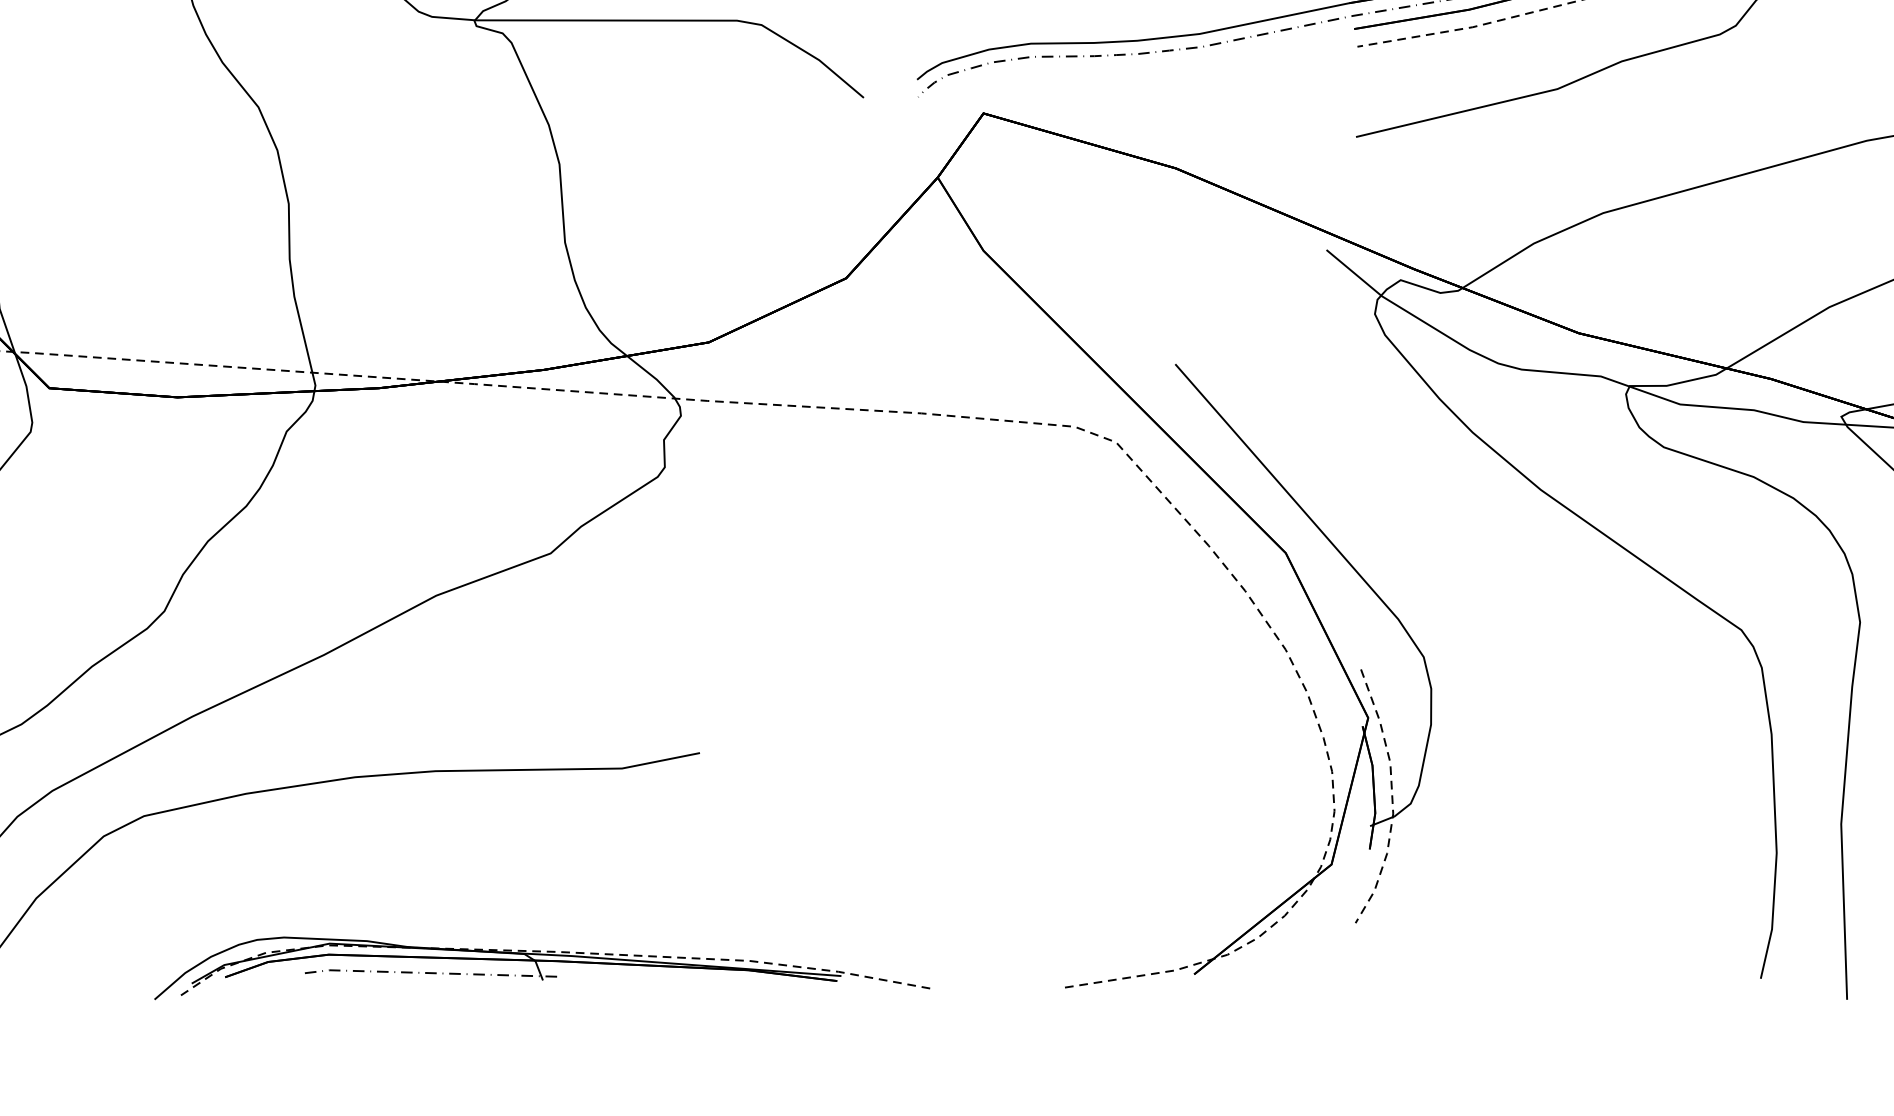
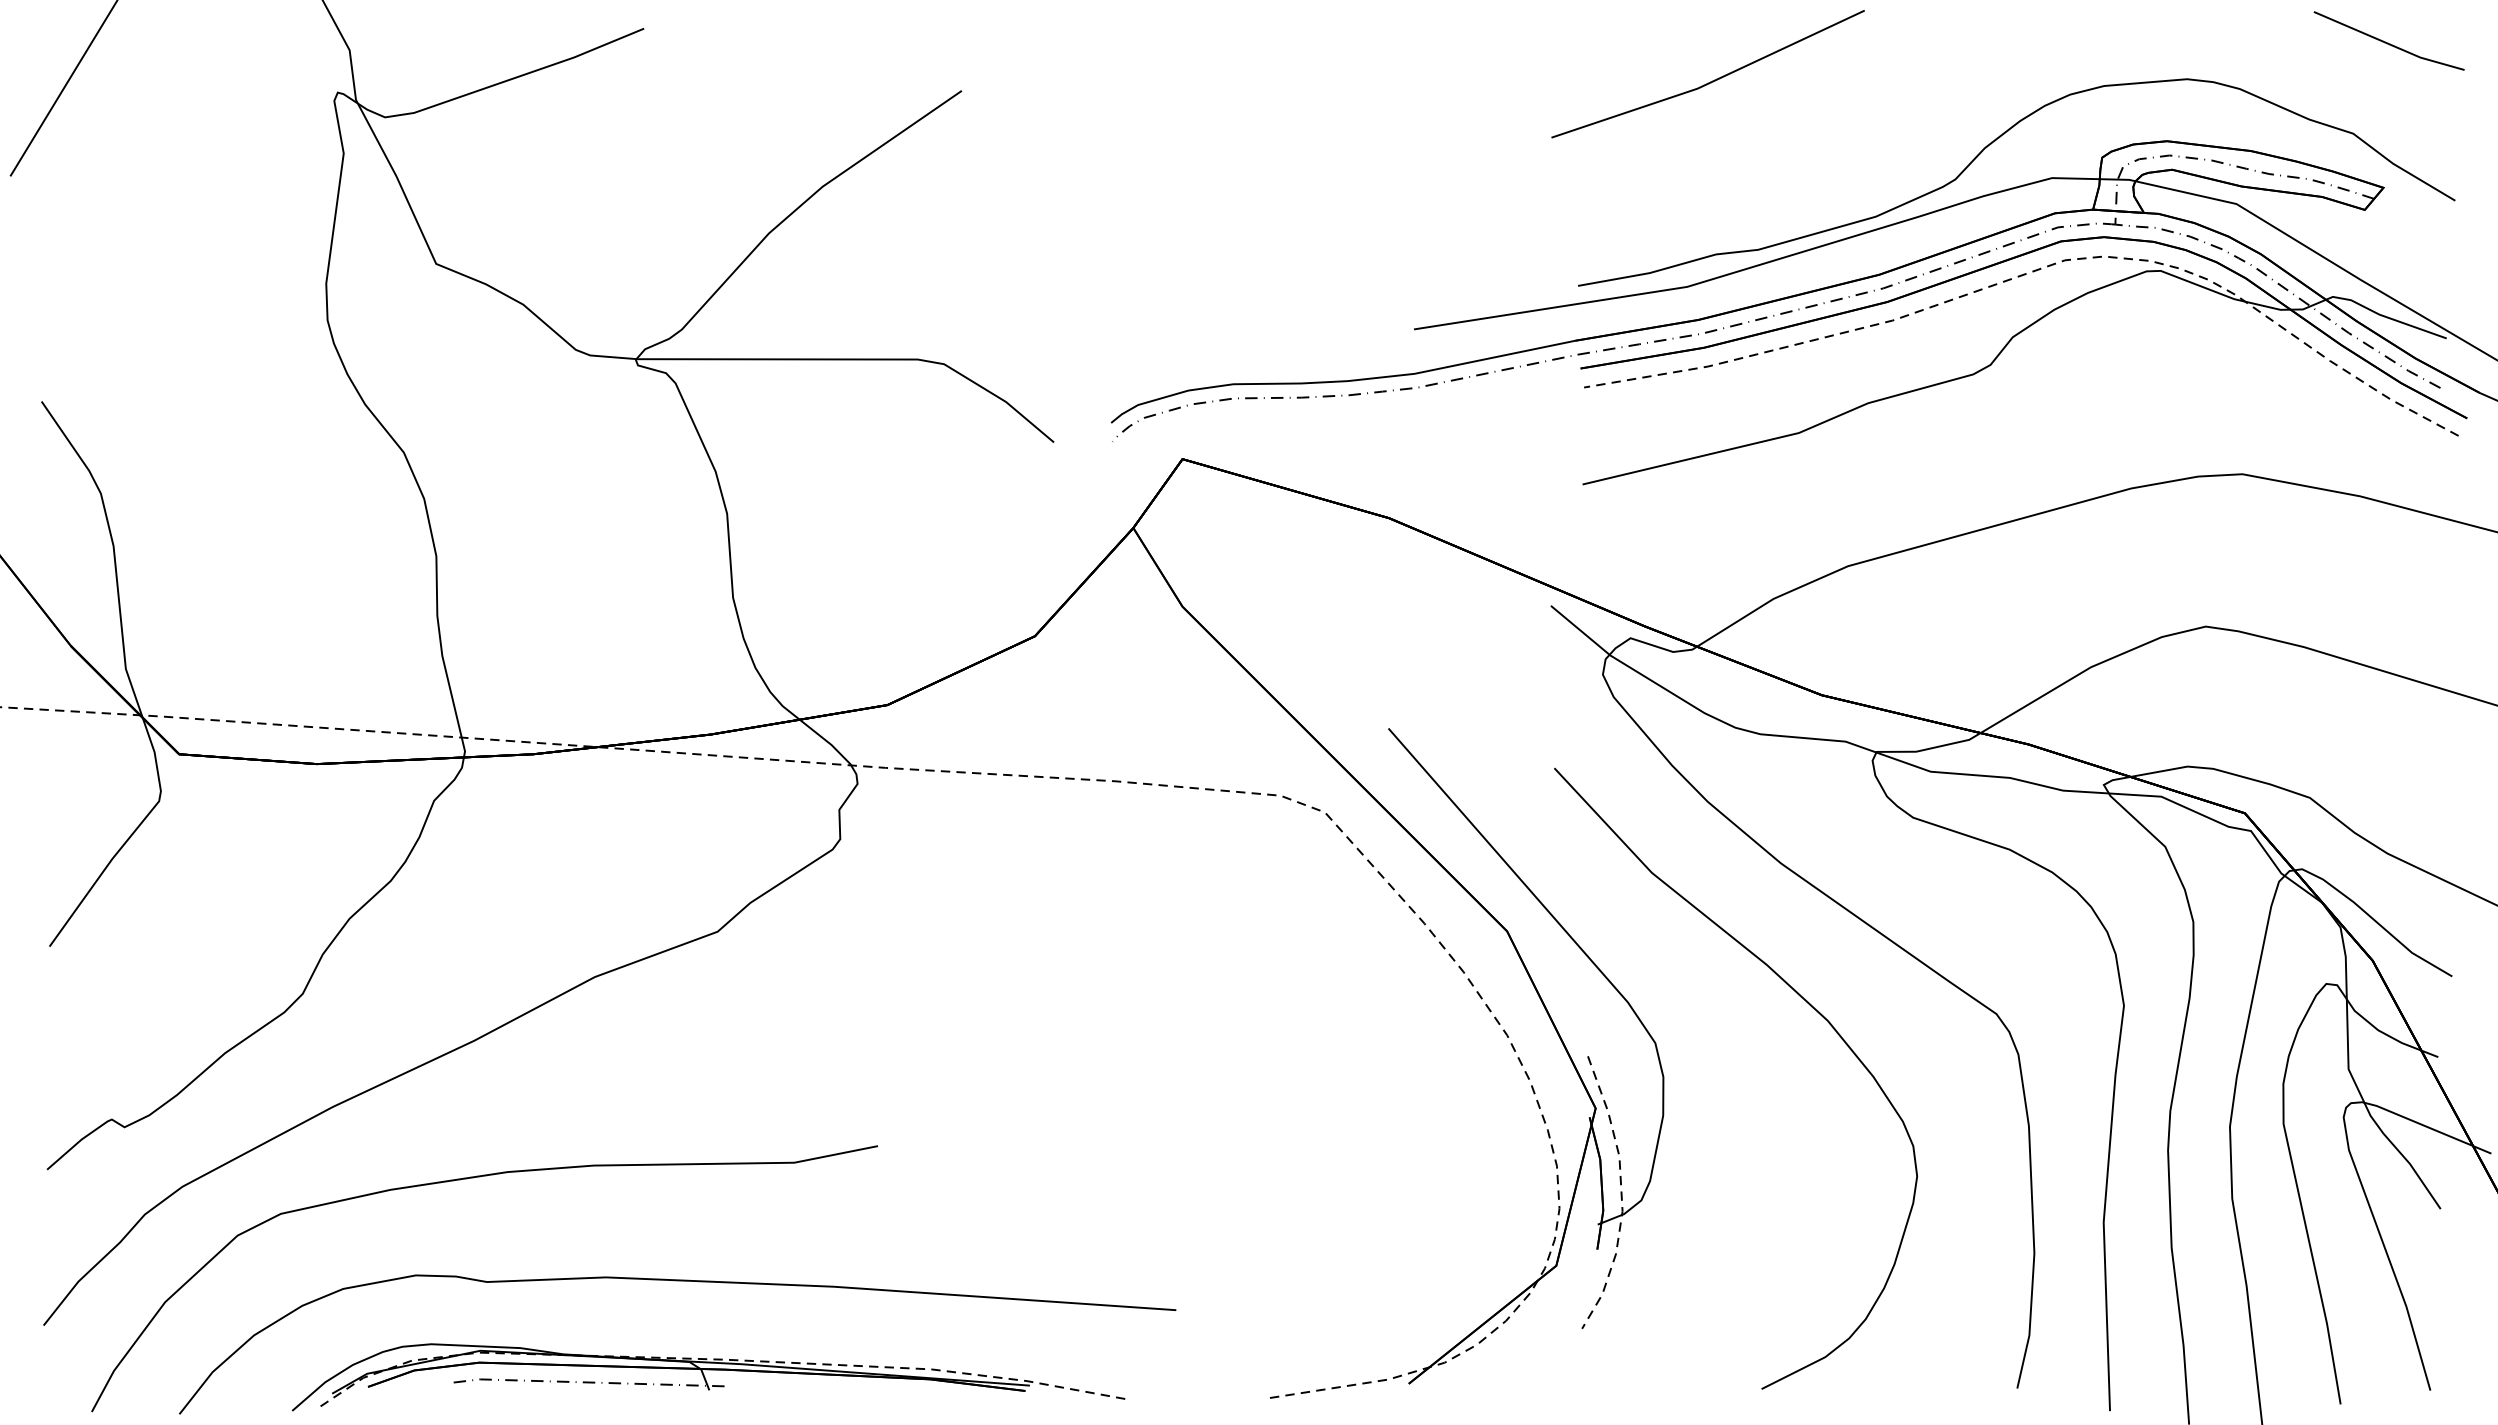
curve: (1558, 614) -> (1800, 997), added
curve: (513, 879) -> (677, 1281), added

